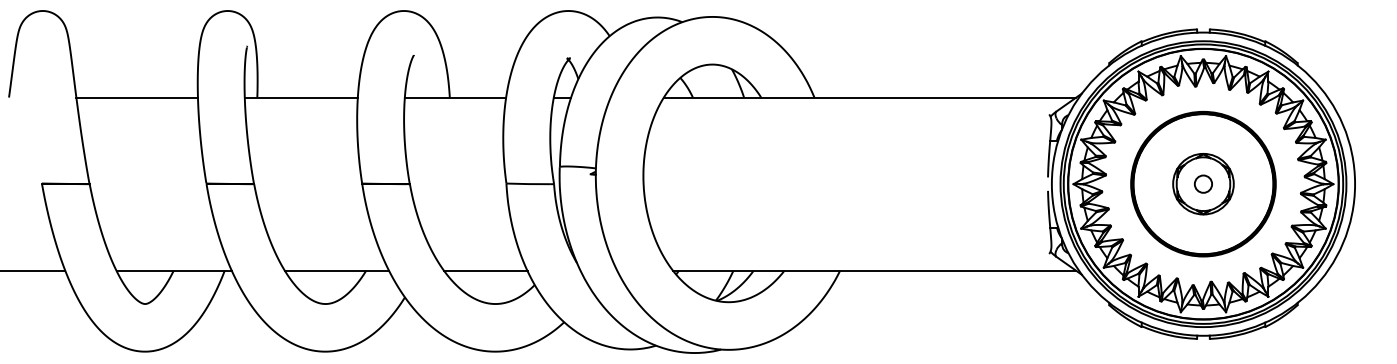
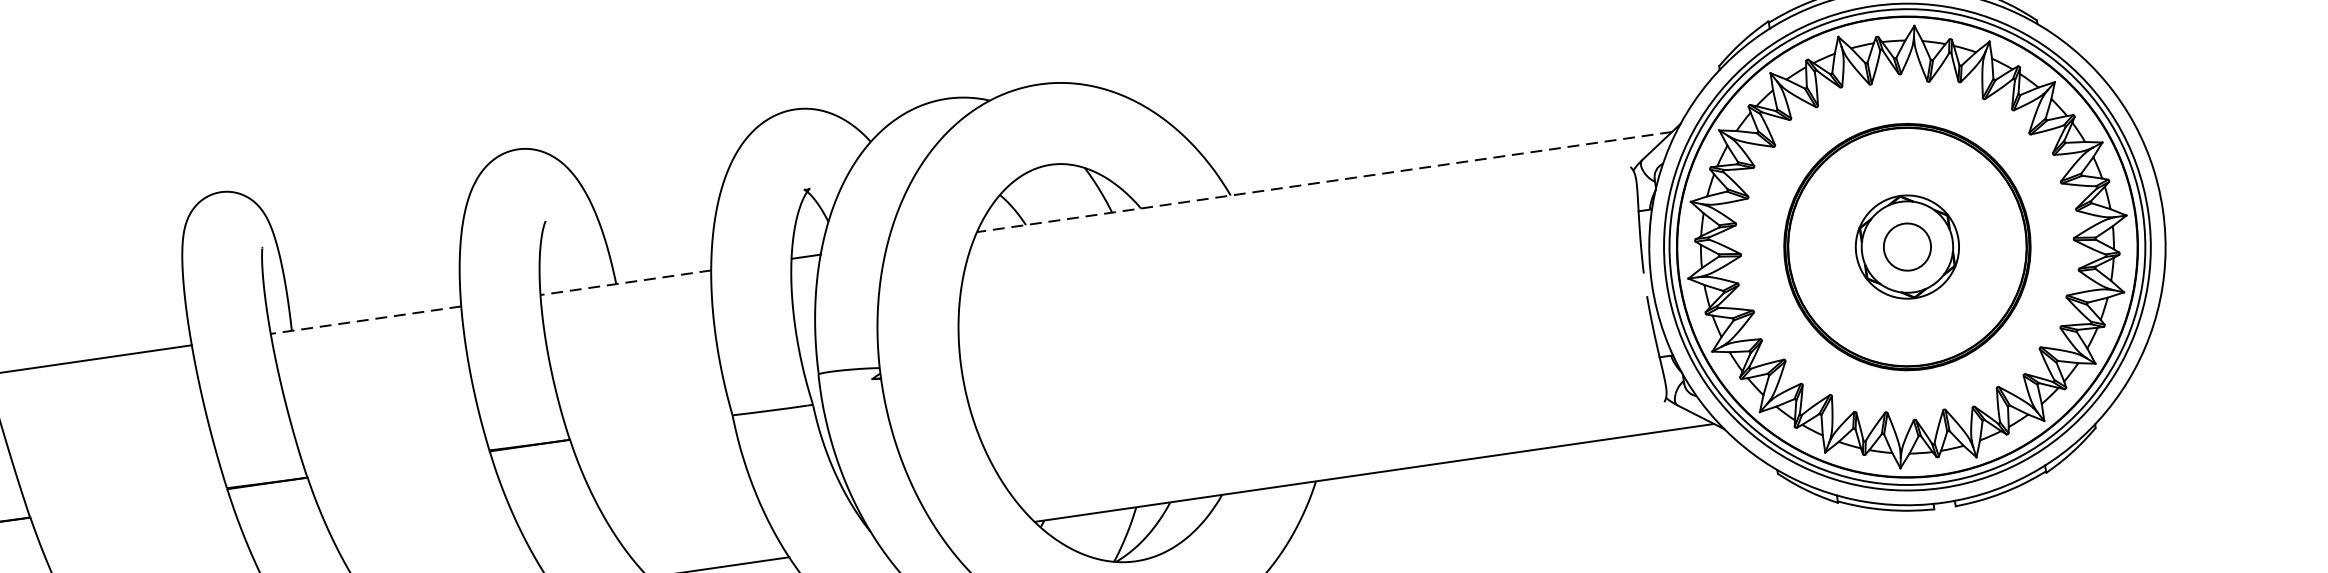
line: (300, 97) -> (364, 320), solid -> dashed
line: (455, 97) -> (625, 282), solid -> dashed
line: (869, 97) -> (1323, 182), solid -> dashed
circle: (1203, 183) -> (1907, 245), size x1.6

